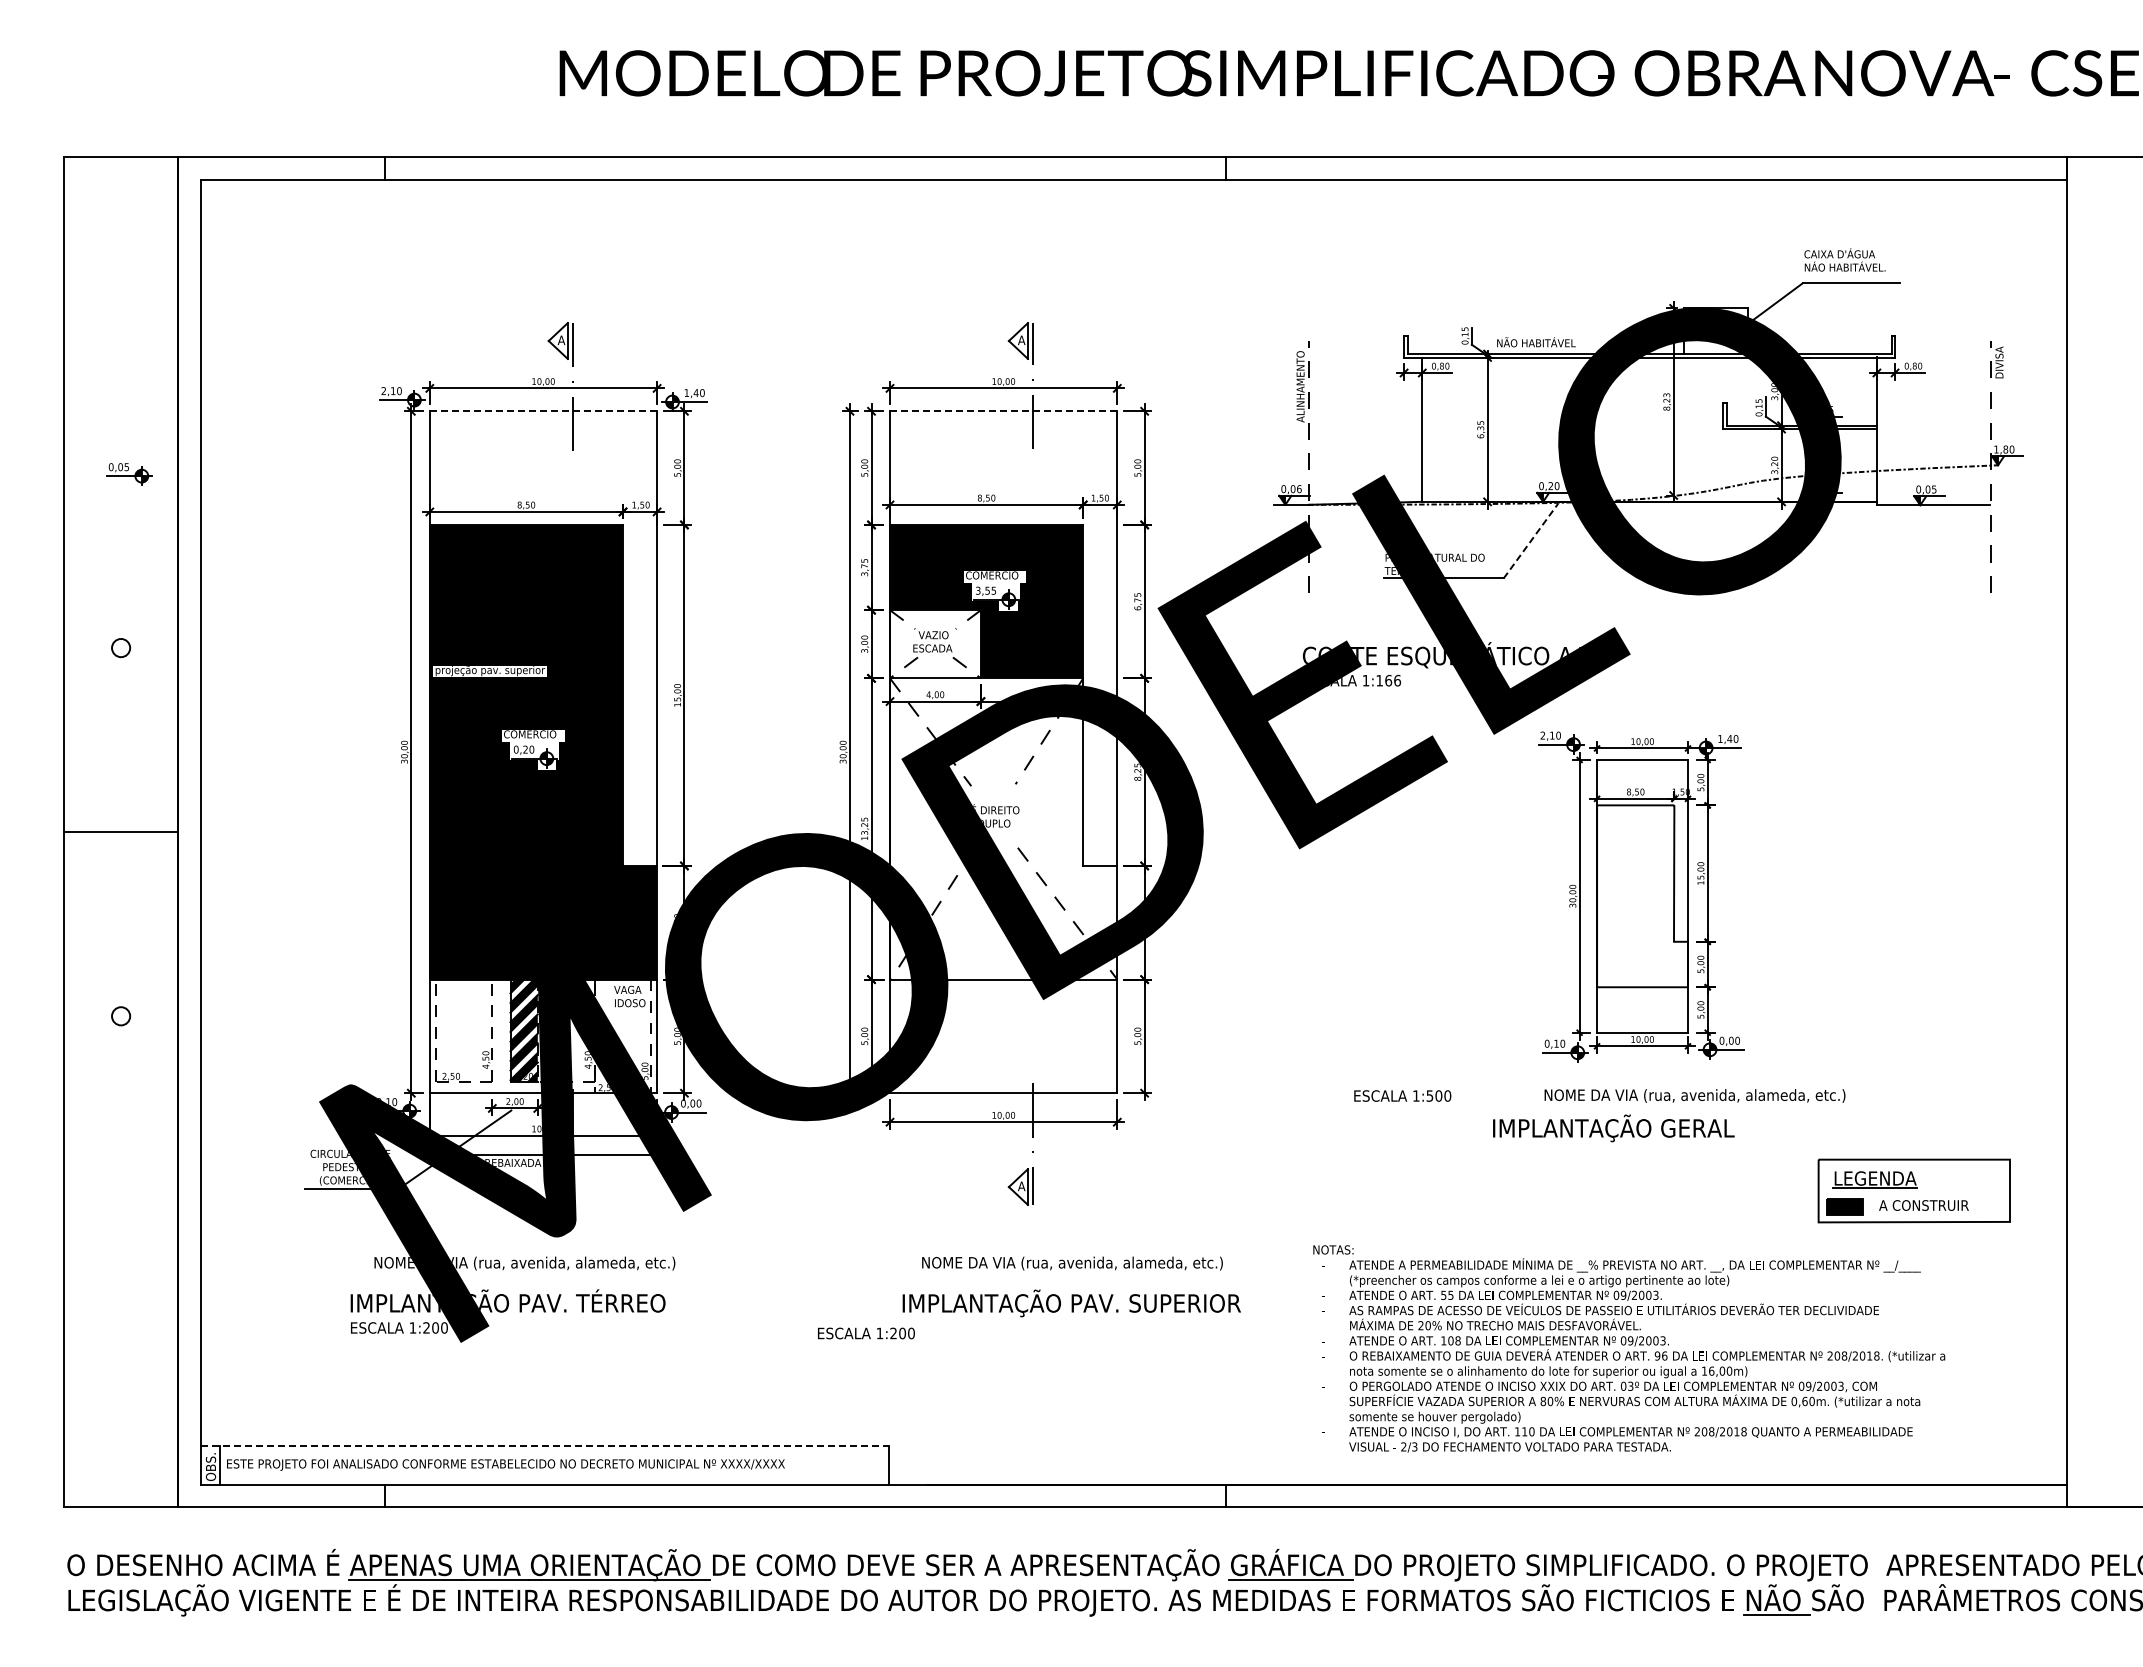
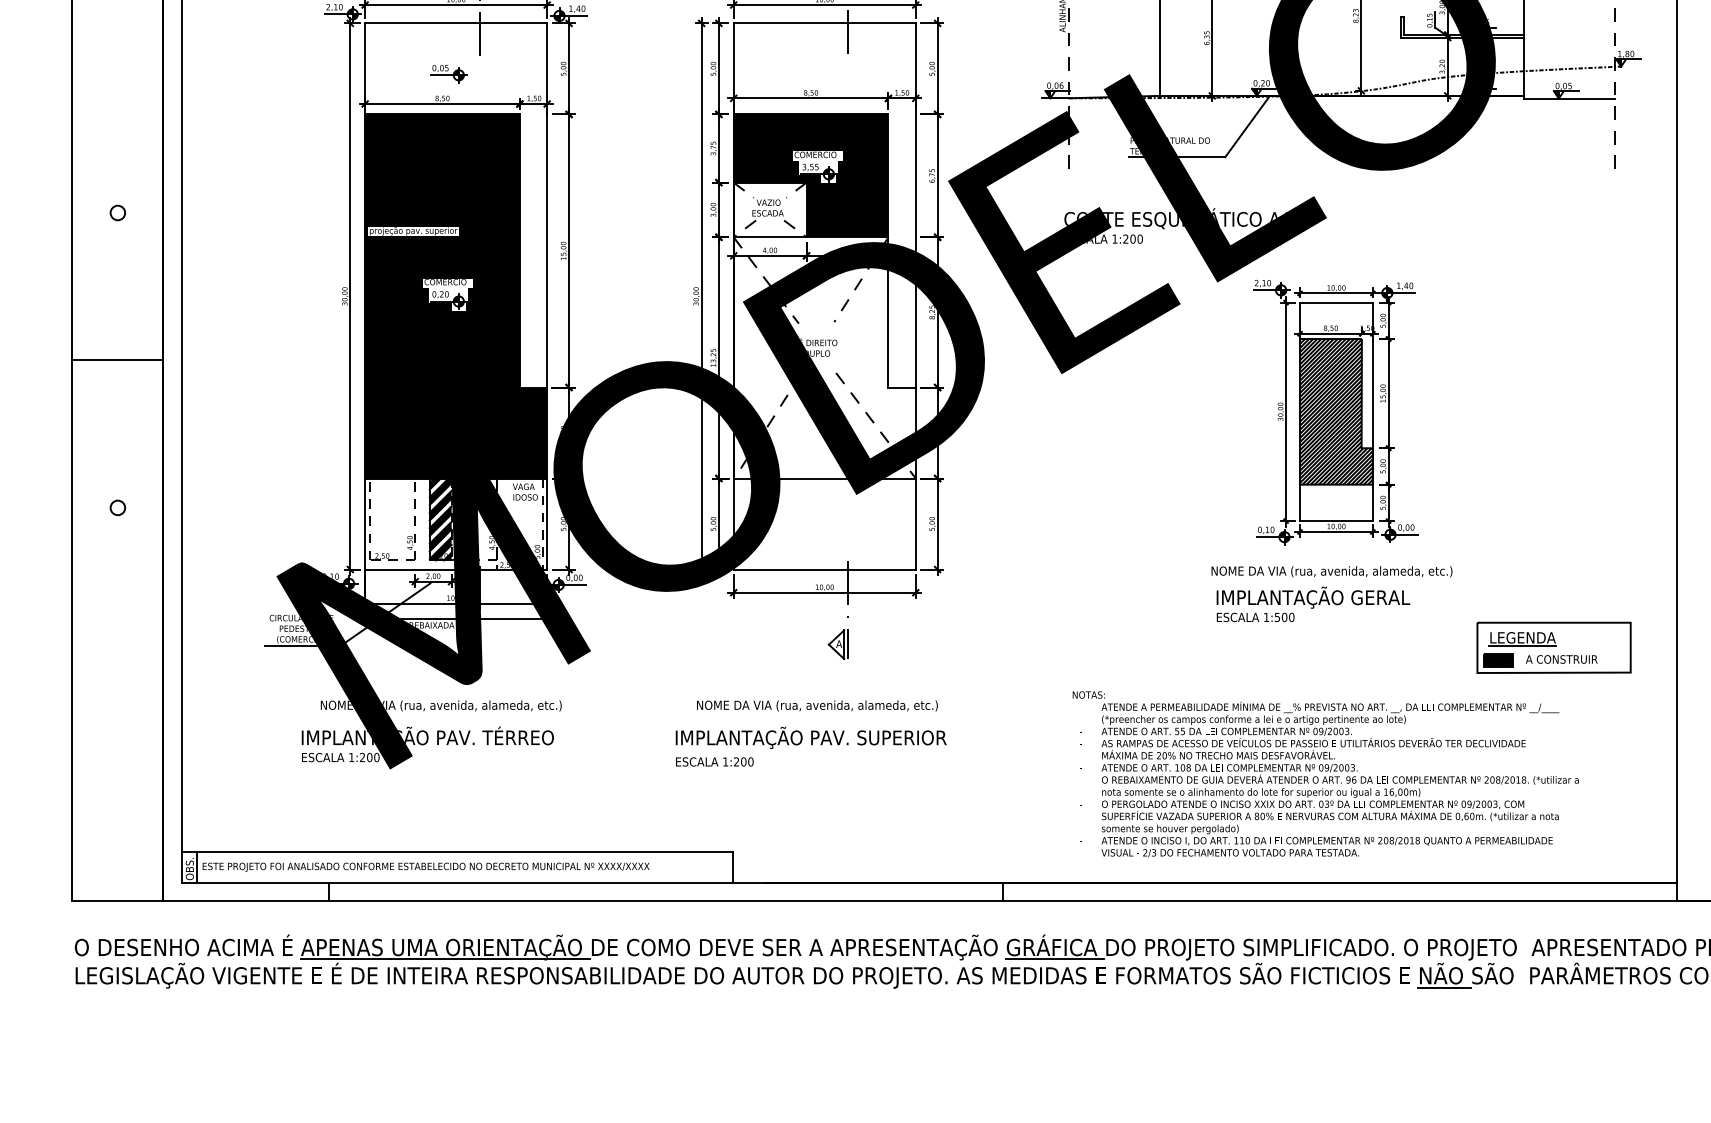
line: (543, 411) -> (456, 23), dashed -> solid
line: (1003, 411) -> (824, 23), dashed -> solid
part: (129, 474) -> (448, 74), moved
line: (1531, 540) -> (1247, 126), dashed -> solid
text: (1388, 680) -> (1132, 238), 1:166 -> 1:200
hatch: (1642, 896) -> (1336, 411), added
text: (1402, 1095) -> (1255, 617), moved
text: (1694, 1095) -> (1331, 571), moved
text: (1072, 1263) -> (817, 705), moved
text: (1071, 1303) -> (810, 737), moved
line: (545, 1445) -> (457, 851), dashed -> solid

